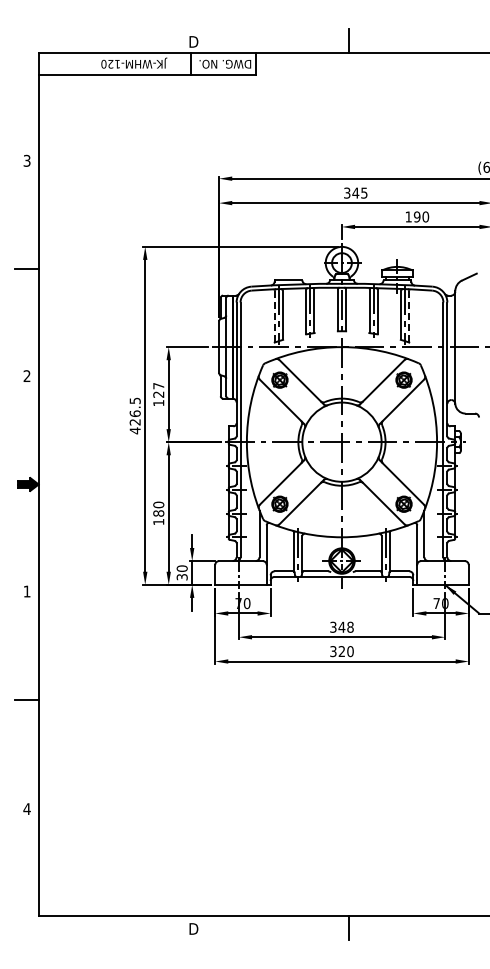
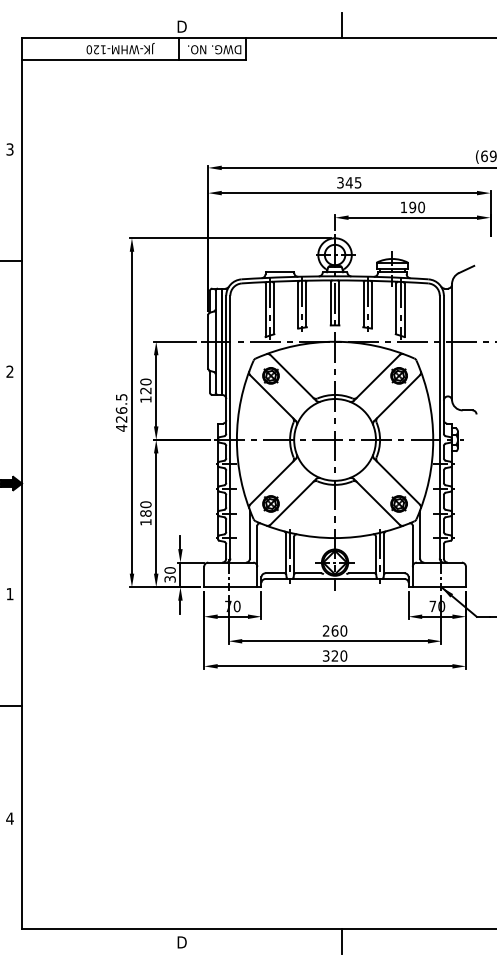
line: (274, 316) -> (265, 310), dashed -> solid
line: (409, 316) -> (404, 310), dashed -> solid
text: (158, 385) -> (145, 381), 127 -> 120
text: (341, 626) -> (334, 630), 348 -> 260

